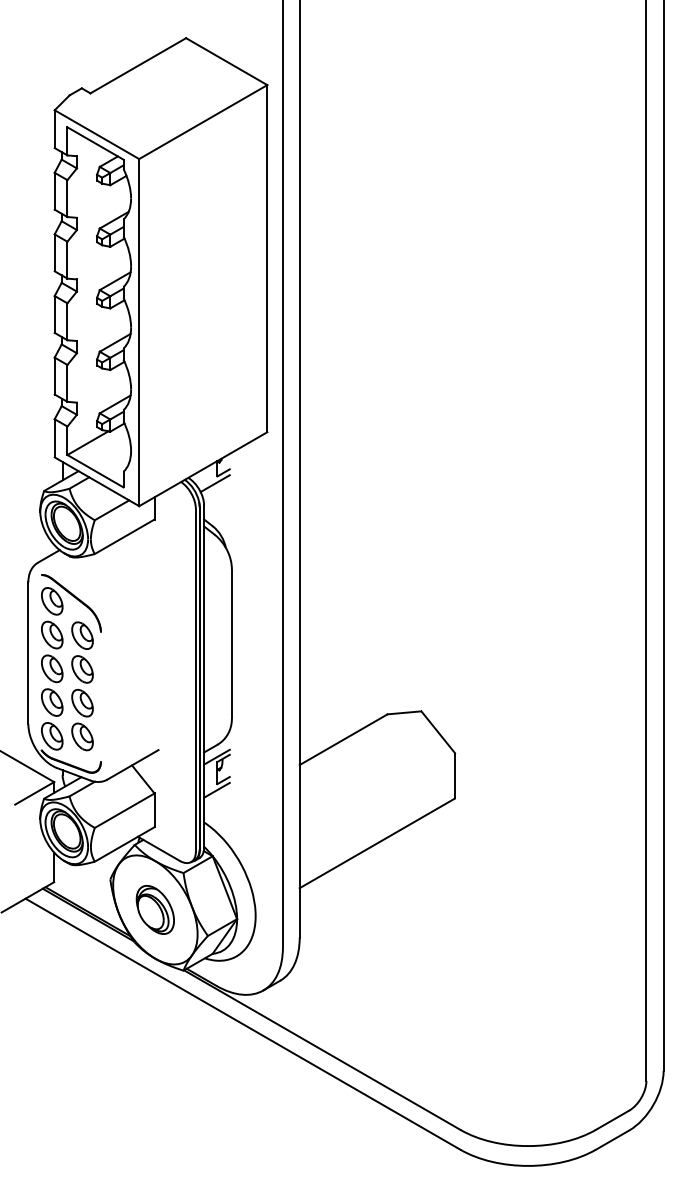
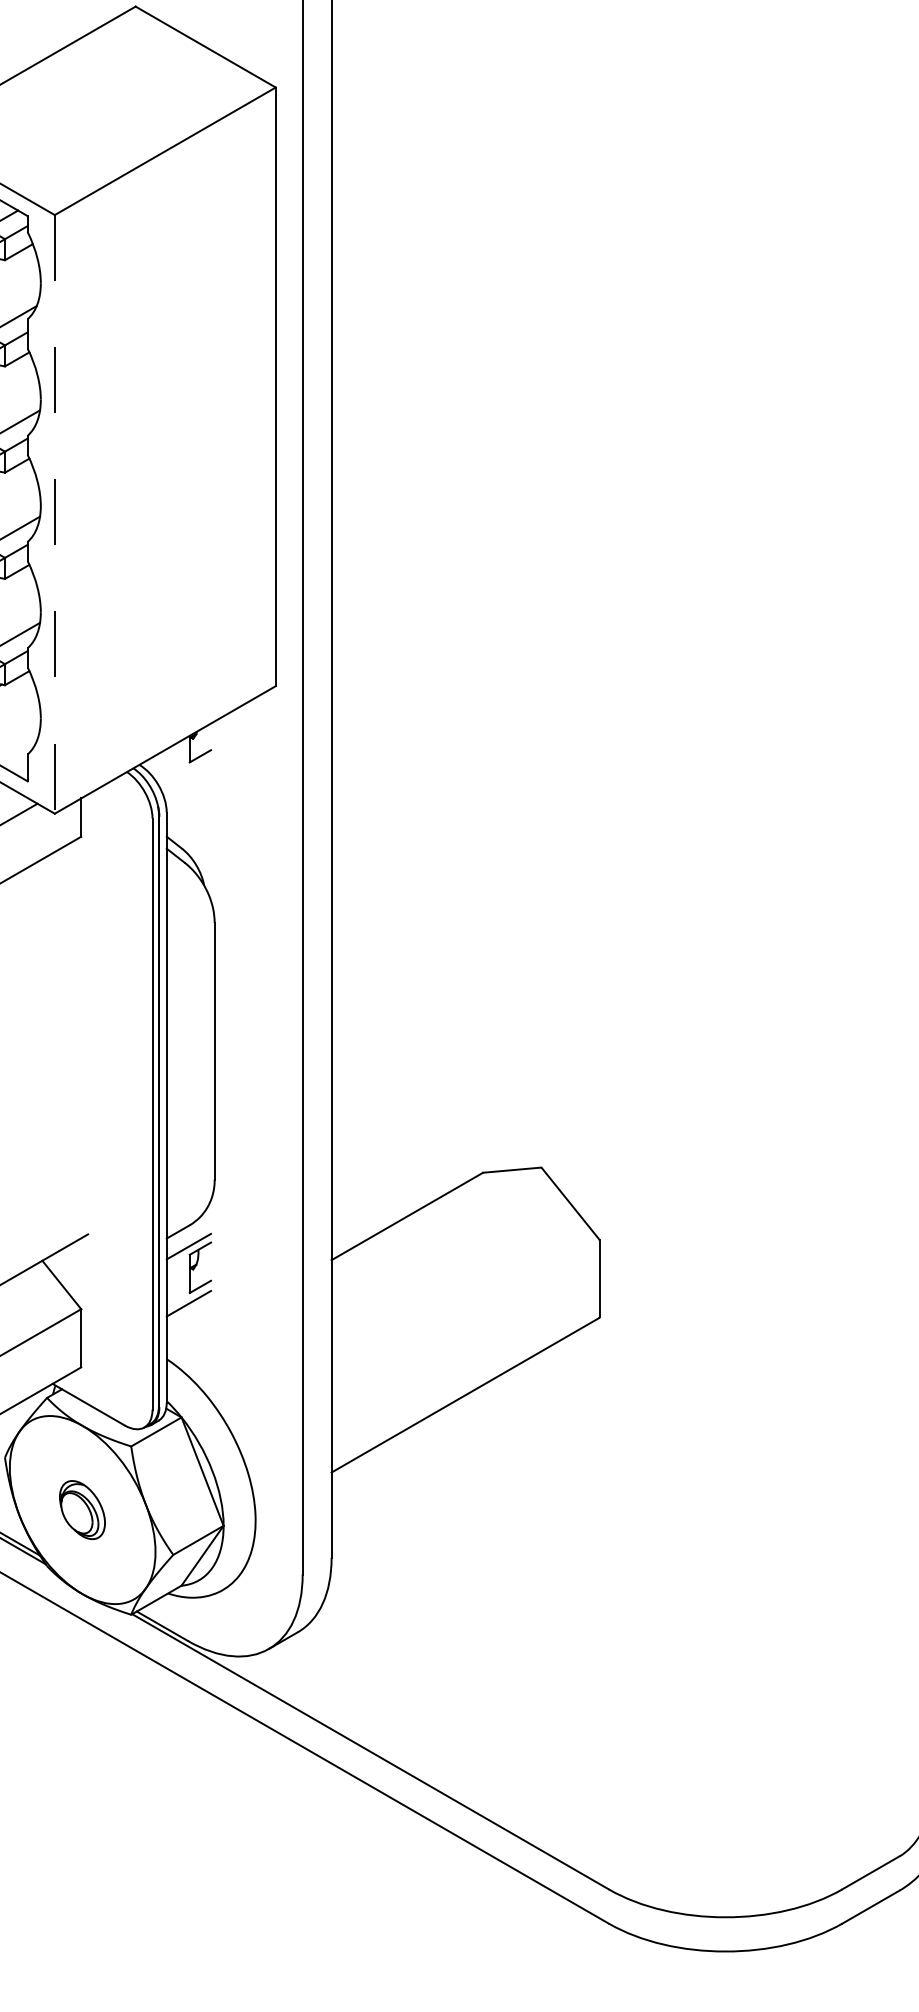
line: (139, 332) -> (55, 514), solid -> dashed
line: (214, 483) -> (184, 774), removed
part: (154, 909) -> (81, 1509), size x0.7

